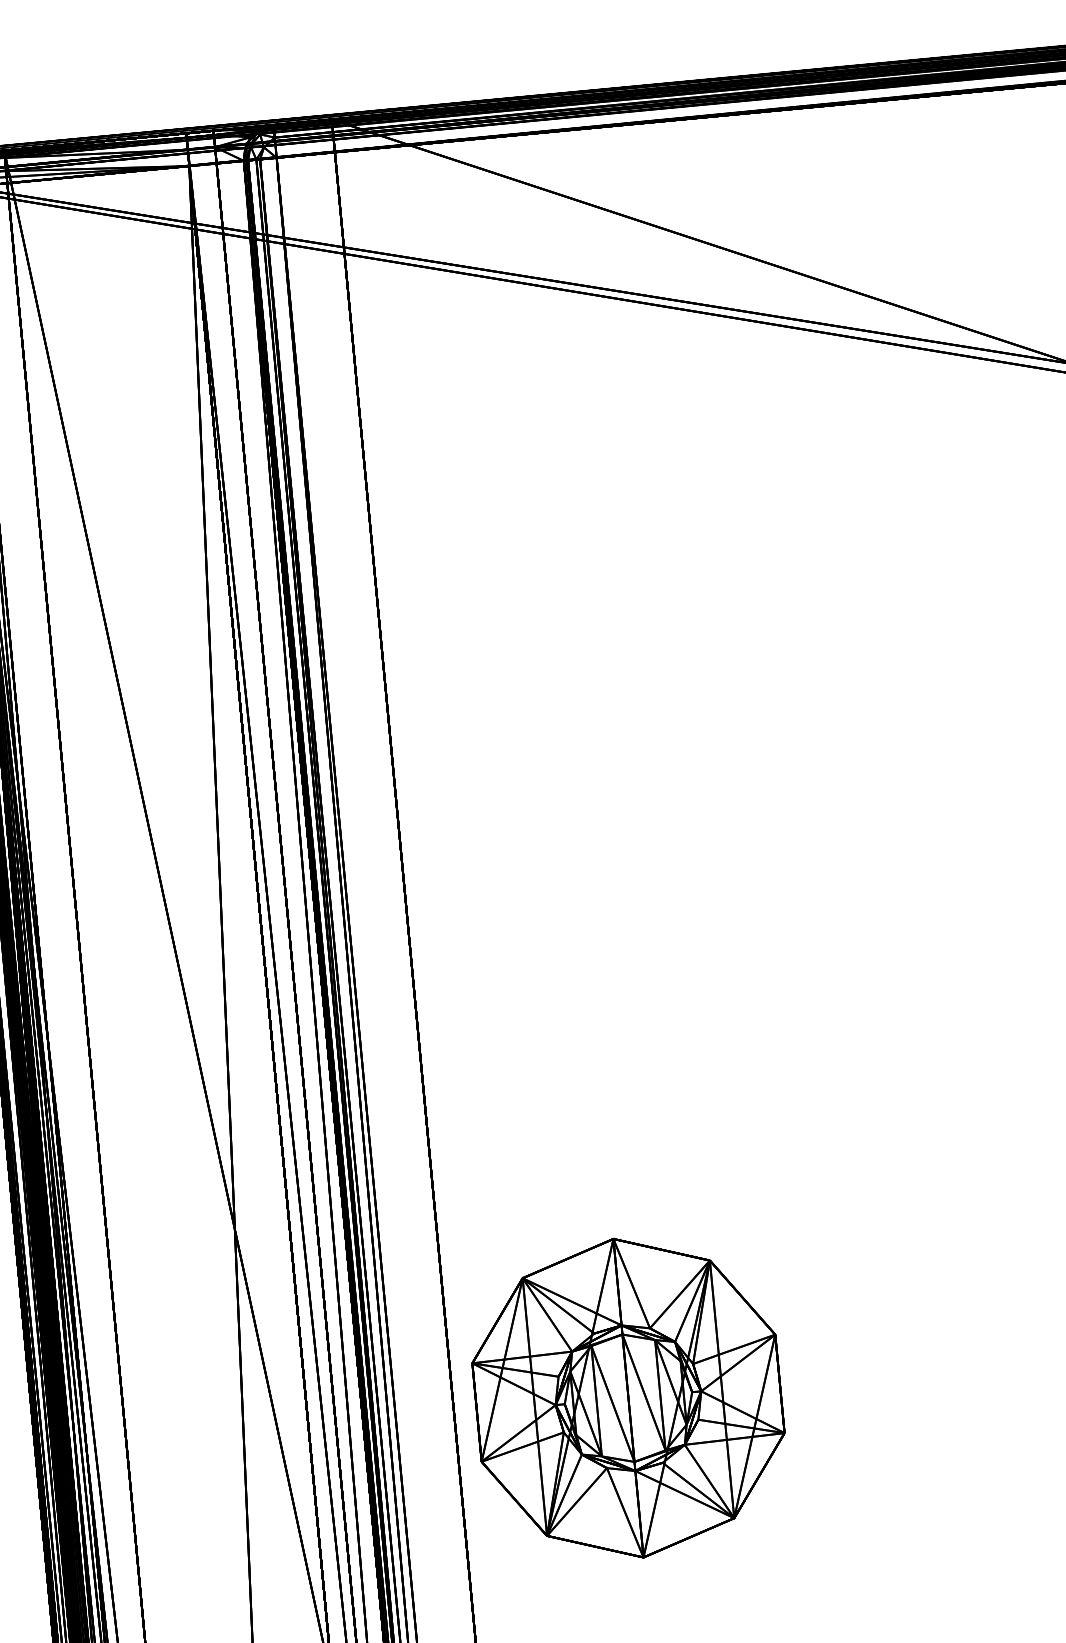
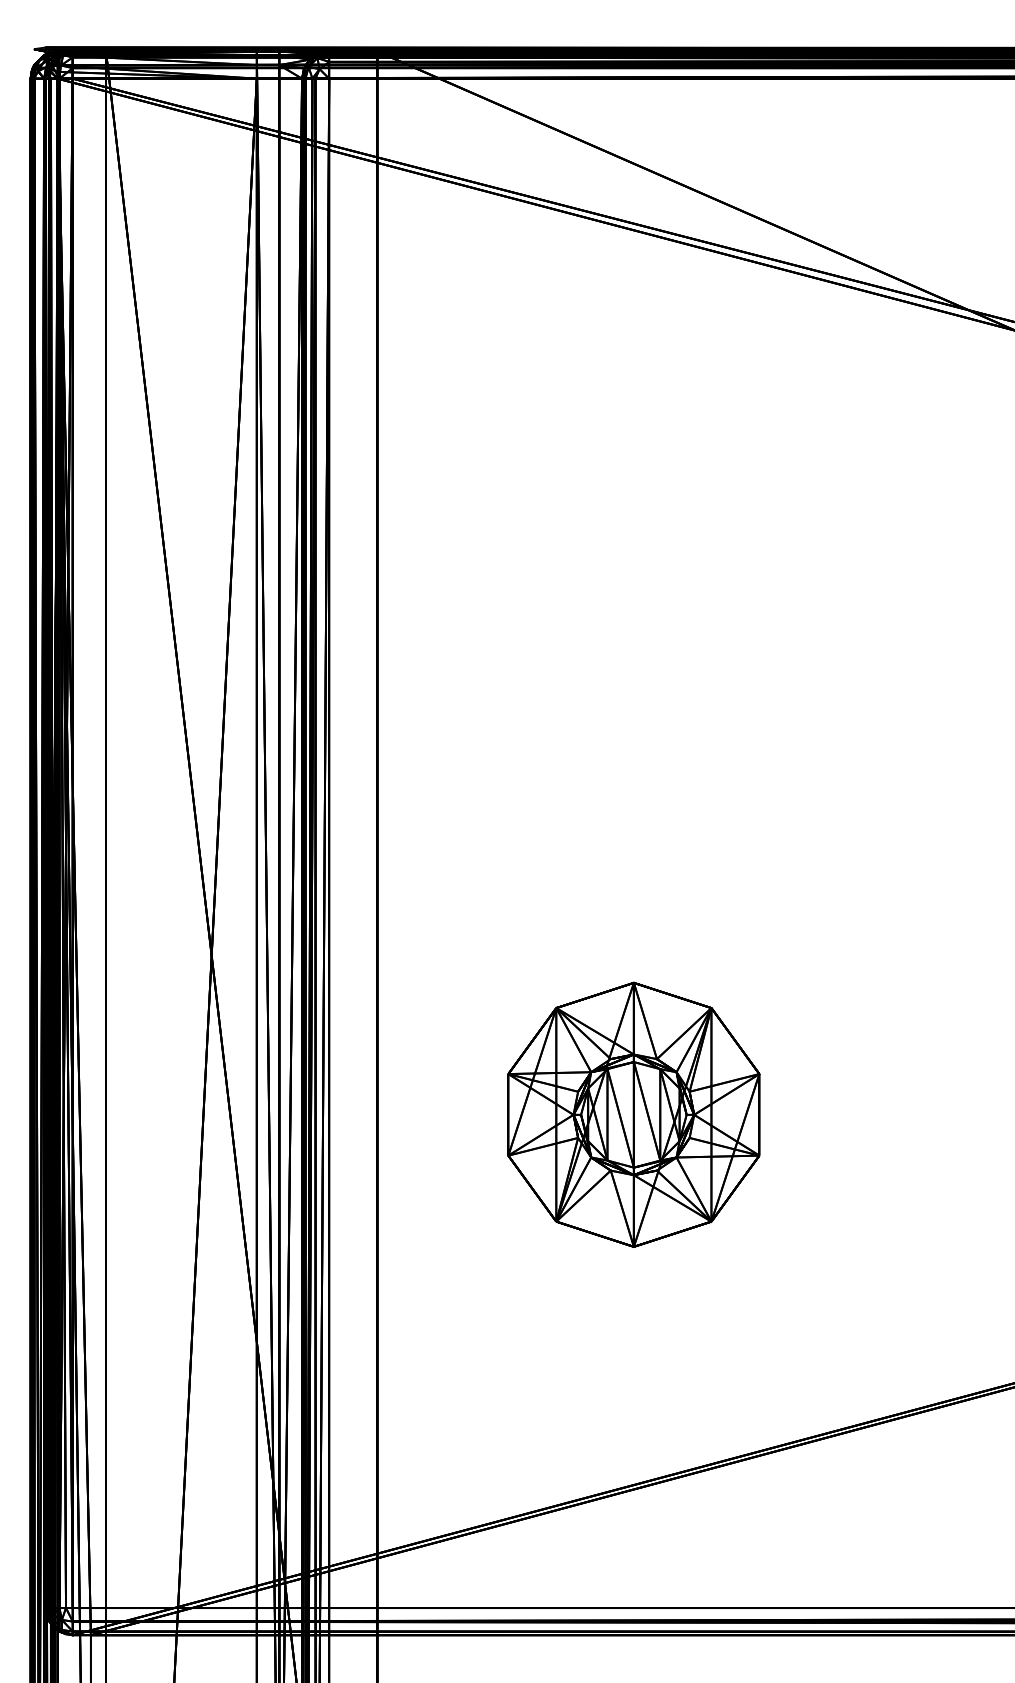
part: (627, 1397) -> (633, 1114), moved

